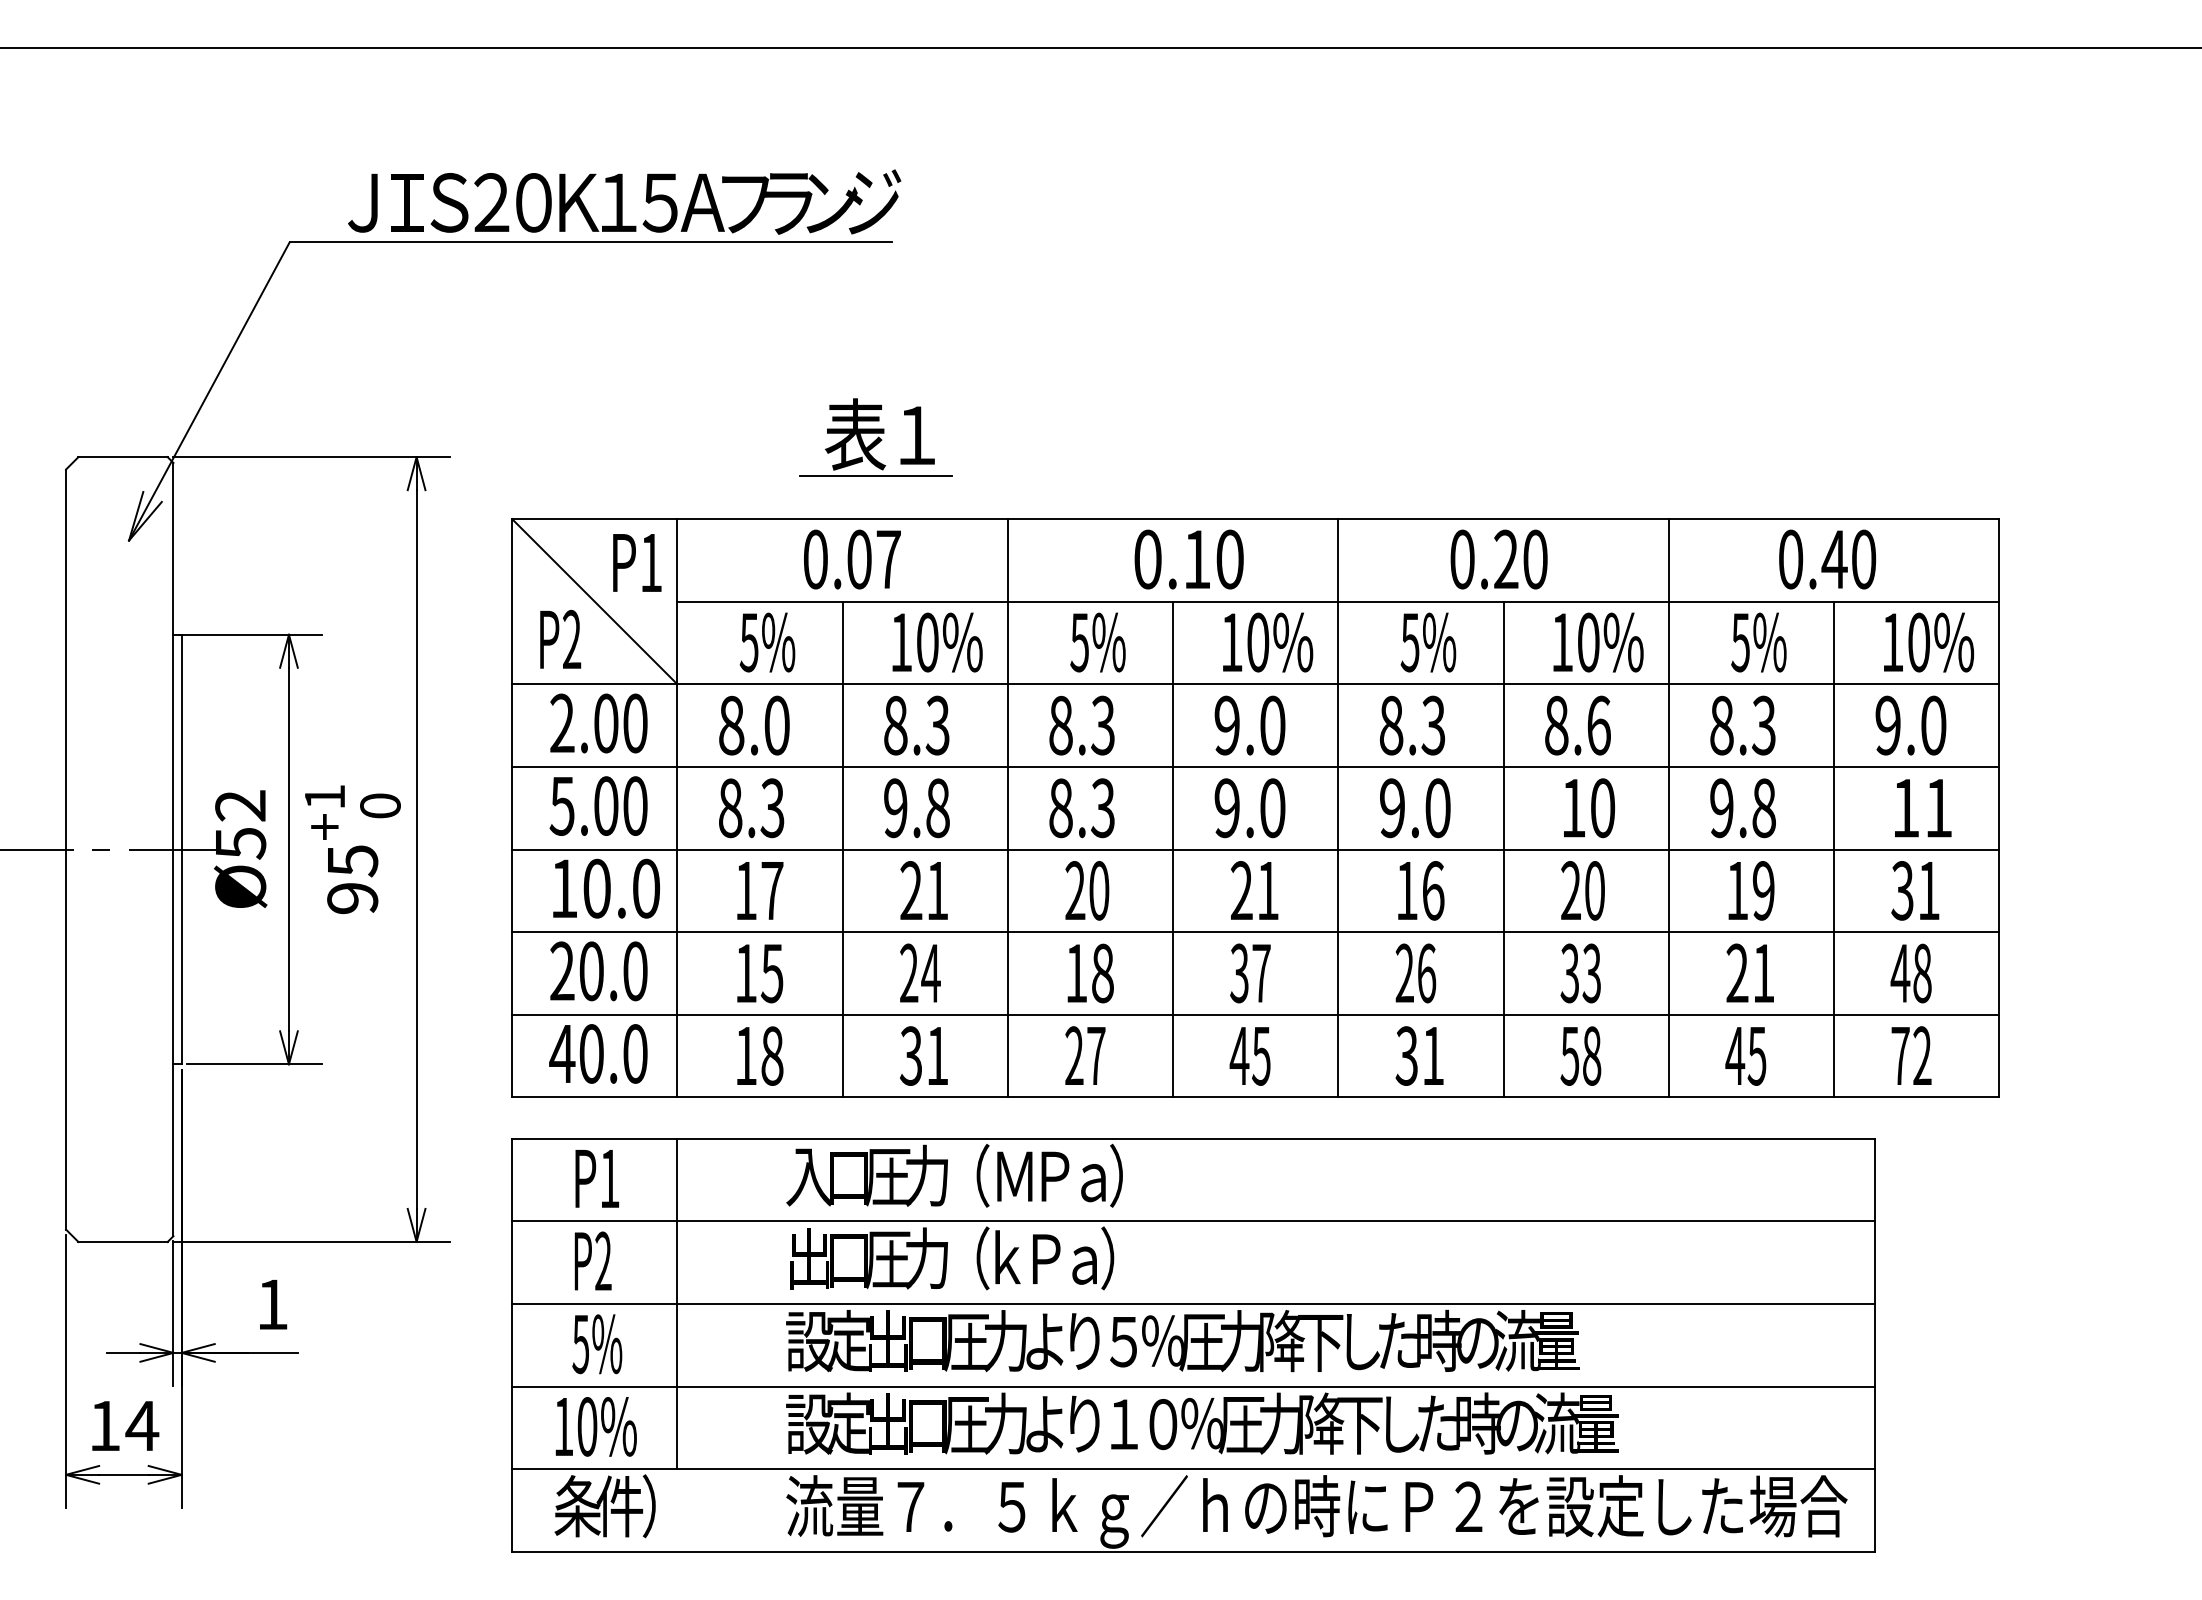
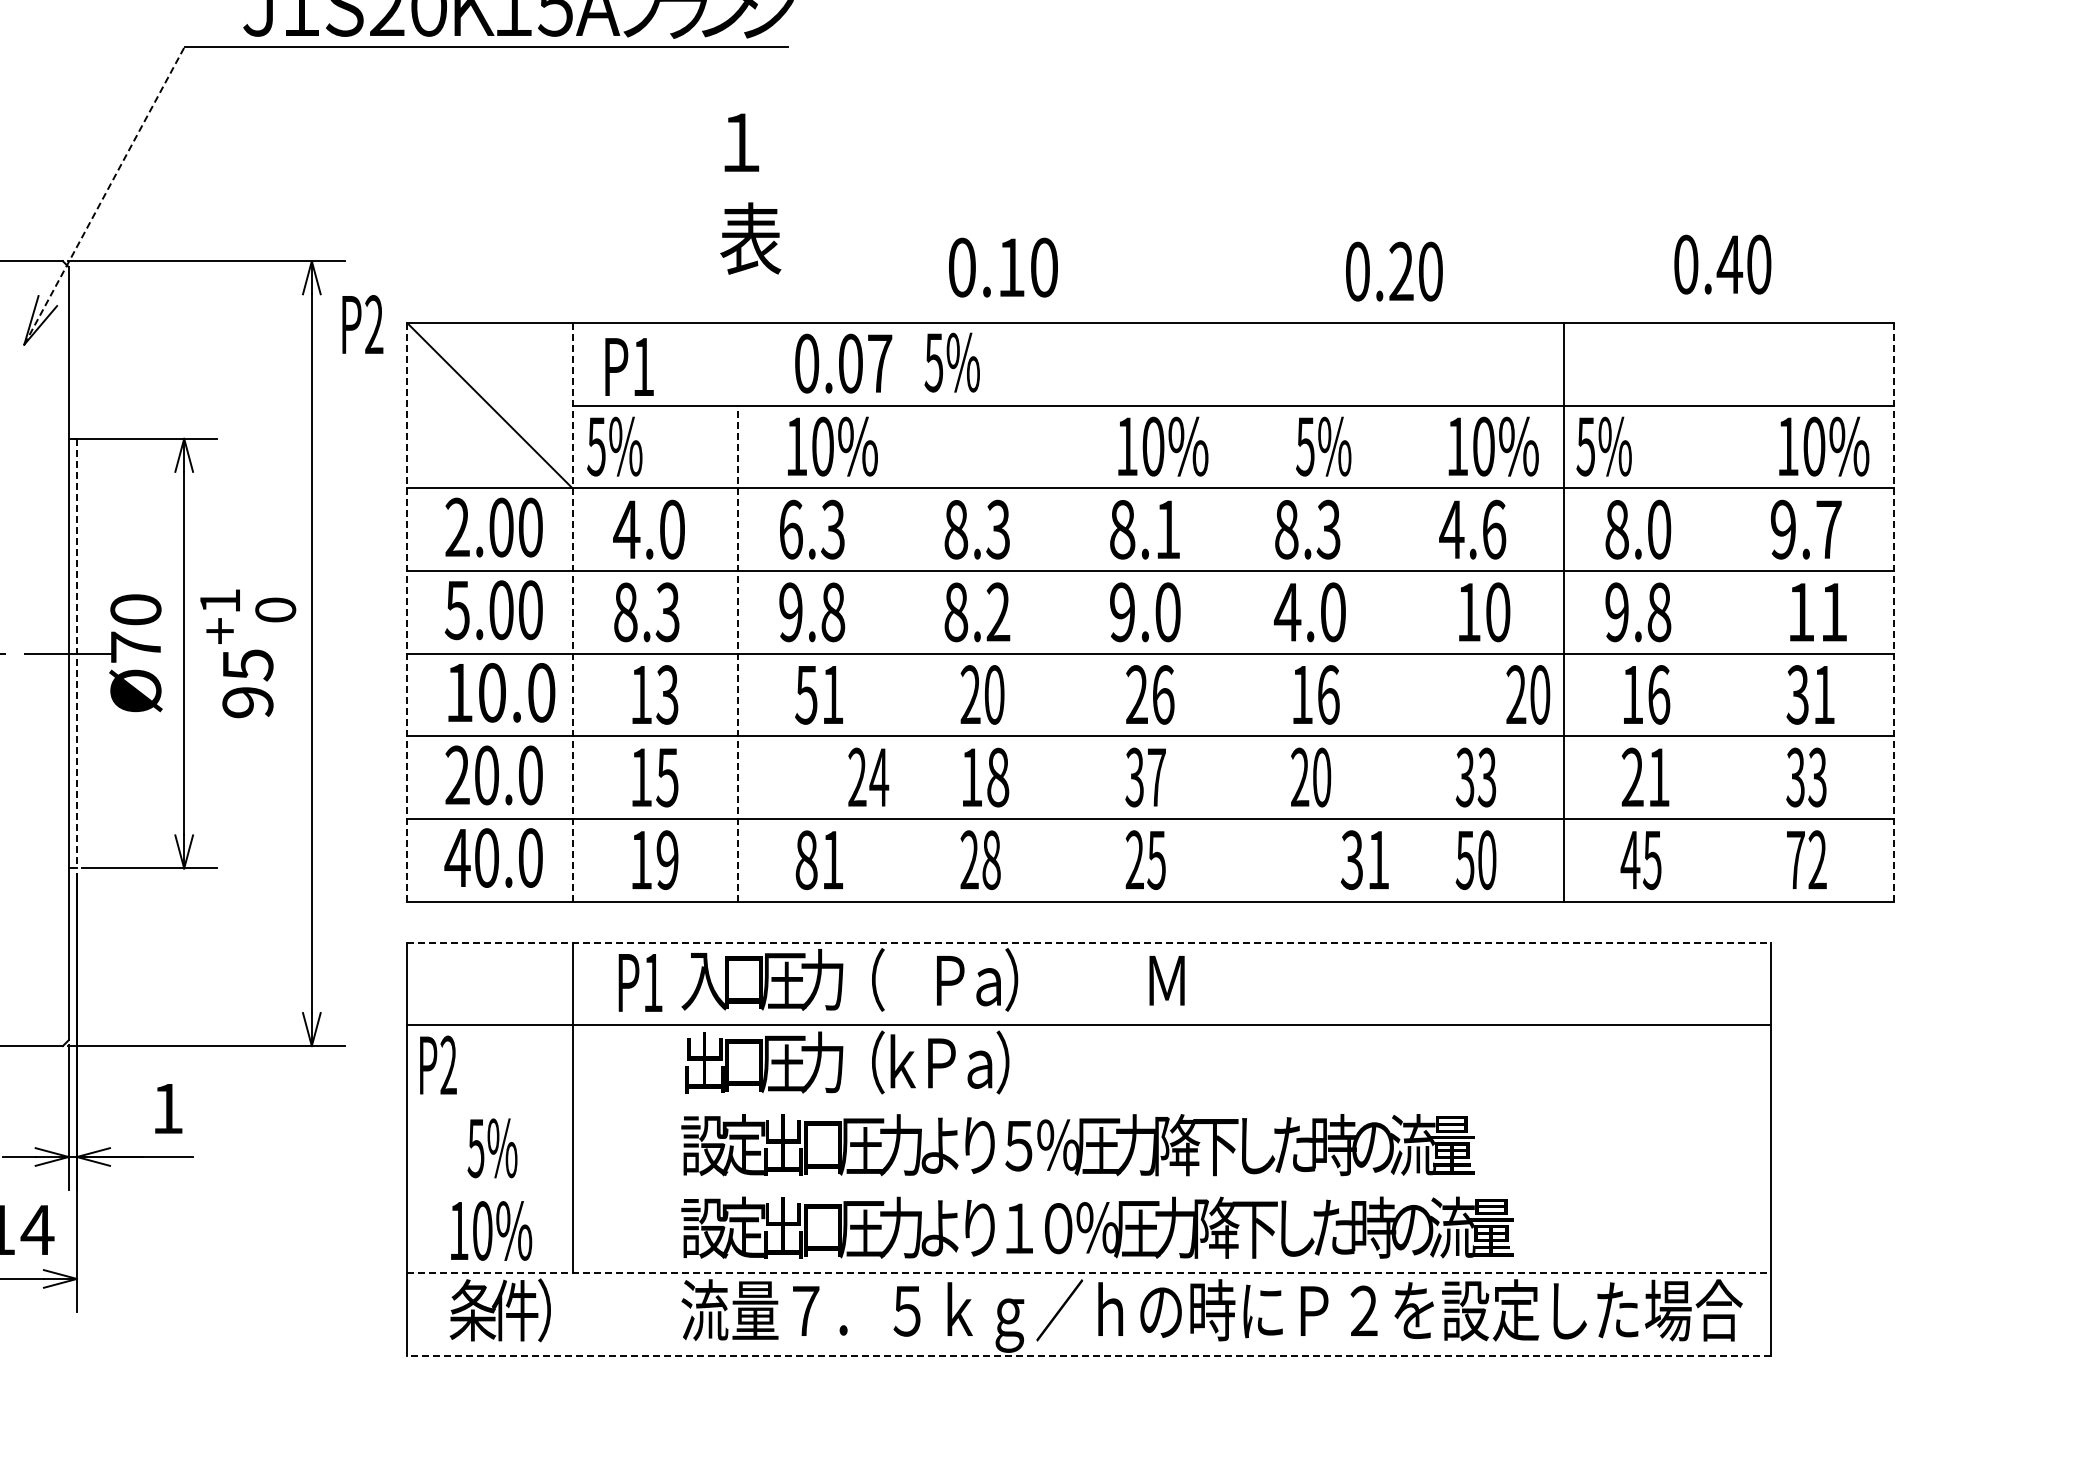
line: (209, 391) -> (104, 195), solid -> dashed
text: (917, 435) -> (741, 142), moved
line: (875, 475) -> (770, 279), removed
text: (852, 559) -> (843, 363), moved
text: (1188, 559) -> (1002, 267), moved
text: (1498, 559) -> (1393, 271), moved
text: (1827, 559) -> (1722, 264), moved
text: (637, 562) -> (629, 366), moved
text: (560, 638) -> (362, 323), moved
text: (767, 642) -> (614, 446), moved
text: (1097, 642) -> (951, 362), moved
text: (1758, 642) -> (1603, 446), moved
text: (731, 725) -> (626, 529), 8.0 -> 4.0
text: (895, 725) -> (790, 529), 8.3 -> 6.3
text: (1249, 725) -> (1144, 529), 9.0 -> 8.1
text: (1556, 725) -> (1451, 529), 8.6 -> 4.6
text: (1763, 725) -> (1658, 529), 8.3 -> 8.0
text: (1933, 725) -> (1828, 529), 9.0 -> 9.7
line: (512, 807) -> (407, 611), solid -> dashed
line: (677, 807) -> (572, 611), solid -> dashed
line: (1007, 808) -> (902, 612), removed
text: (1102, 808) -> (997, 612), 8.3 -> 8.2
line: (1338, 808) -> (1233, 612), removed
text: (1392, 808) -> (1287, 612), 9.0 -> 4.0
line: (1999, 808) -> (1894, 612), solid -> dashed
text: (240, 824) -> (135, 628), Ø52 -> Ø70
line: (181, 849) -> (76, 653), solid -> dashed
line: (842, 849) -> (737, 653), solid -> dashed
line: (1173, 849) -> (1068, 653), removed
line: (1503, 849) -> (1398, 653), removed
line: (1833, 849) -> (1728, 653), removed
text: (772, 890) -> (667, 694), 17 -> 13
text: (910, 890) -> (805, 694), 21 -> 51
text: (1268, 890) -> (1163, 694), 21 -> 26
text: (1582, 890) -> (1527, 694), moved
text: (1763, 890) -> (1658, 694), 19 -> 16
text: (920, 972) -> (868, 776), moved
text: (1427, 973) -> (1322, 777), 26 -> 20
text: (1910, 973) -> (1805, 777), 48 -> 33
text: (772, 1055) -> (667, 859), 18 -> 19
text: (911, 1055) -> (806, 859), 31 -> 81
text: (1096, 1055) -> (991, 859), 27 -> 28
text: (1239, 1055) -> (1134, 859), 45 -> 25
text: (1419, 1055) -> (1364, 859), moved
text: (1592, 1055) -> (1487, 859), 58 -> 50
line: (1193, 1138) -> (1088, 942), solid -> dashed
text: (1014, 1176) -> (1166, 980), moved
text: (596, 1178) -> (639, 982), moved
text: (592, 1260) -> (437, 1064), moved
line: (1193, 1303) -> (1088, 1107), removed
line: (1193, 1386) -> (1088, 1190), removed
line: (1193, 1469) -> (1088, 1273), solid -> dashed
line: (1193, 1551) -> (1088, 1355), solid -> dashed

